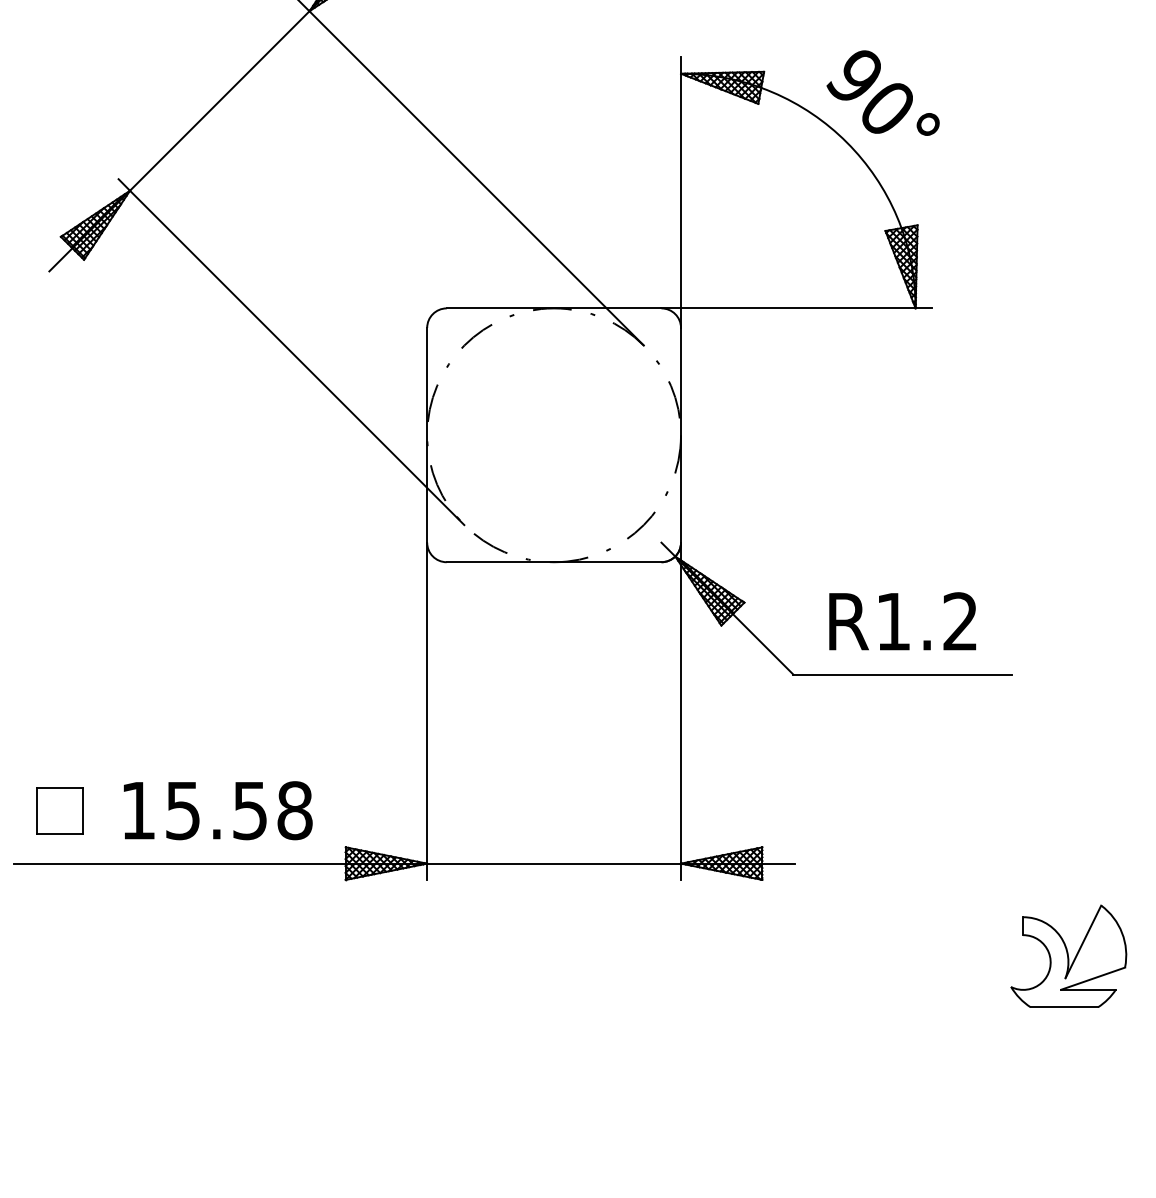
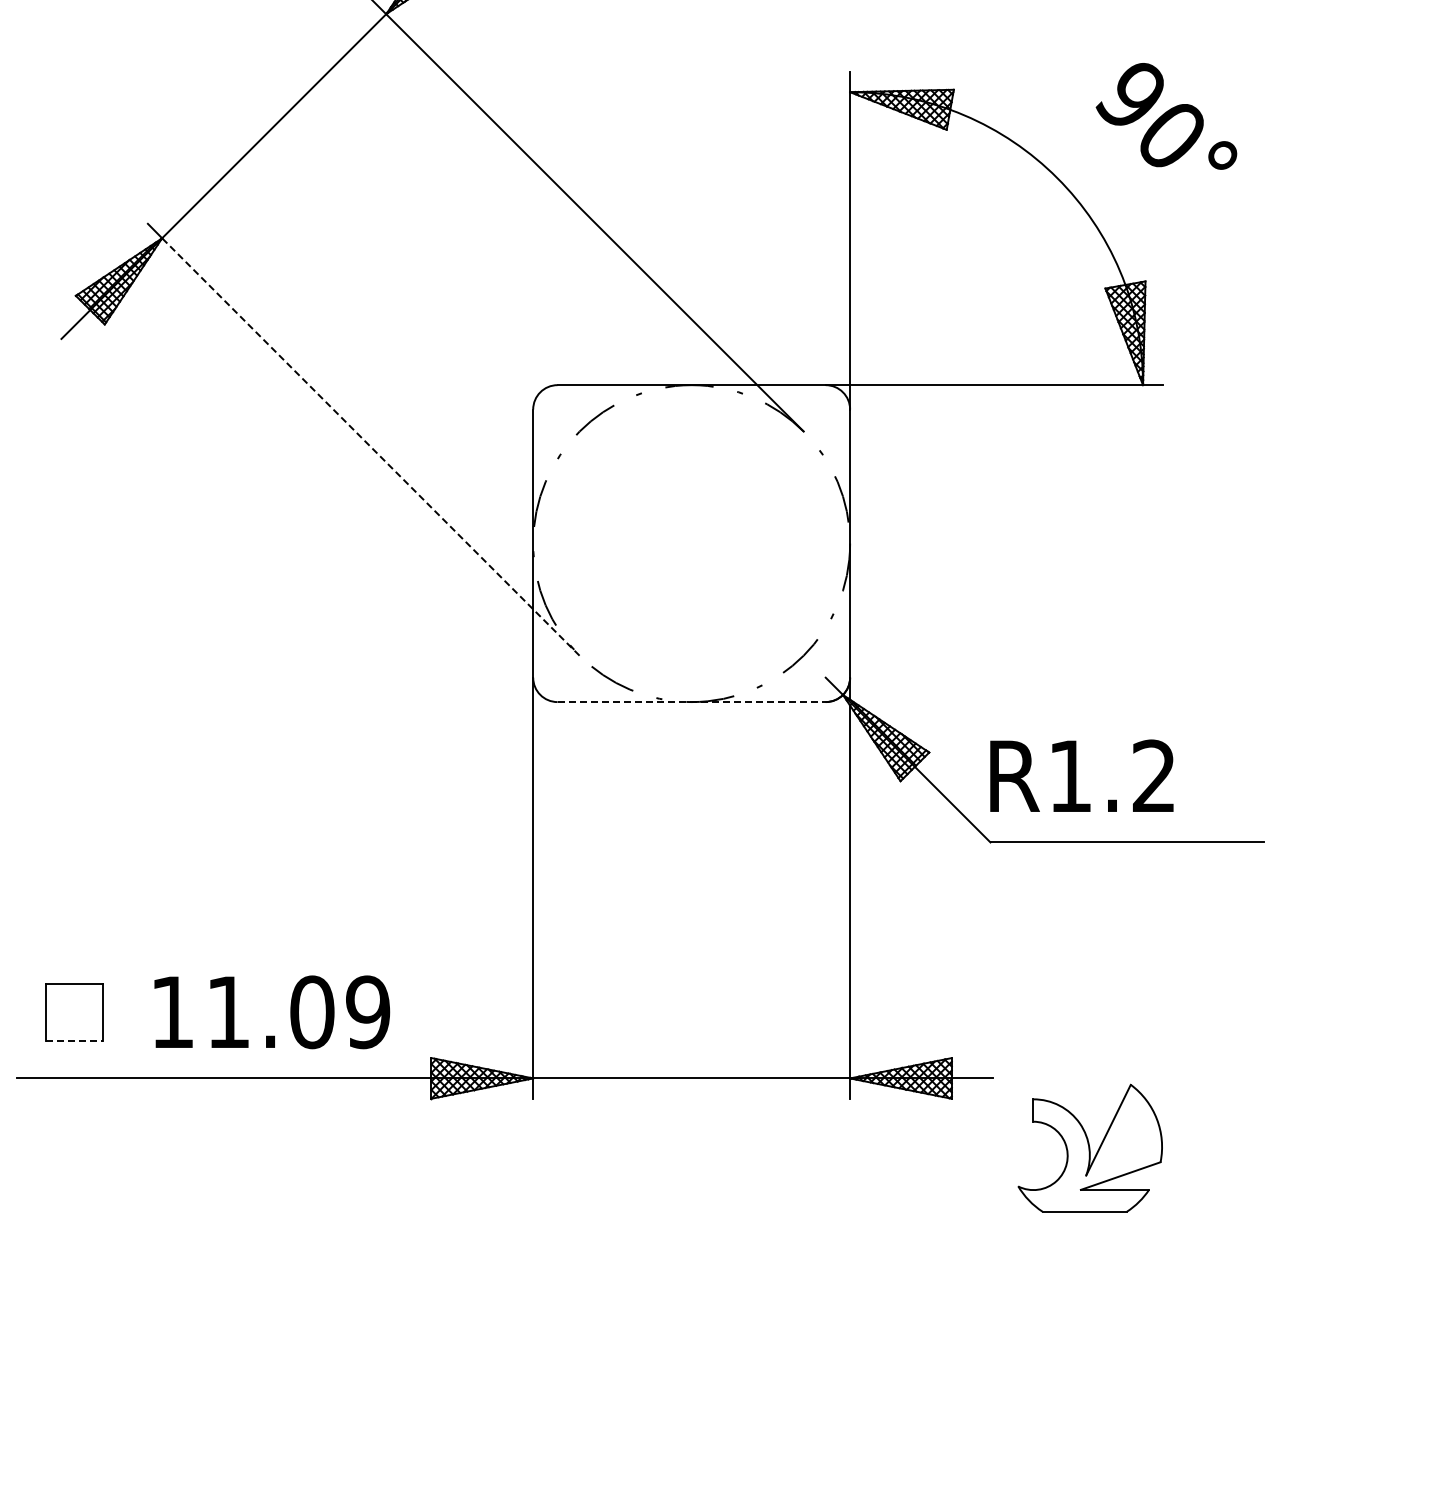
text: (883, 93) -> (1166, 116), moved
line: (296, 357) -> (370, 446), solid -> dashed
line: (554, 562) -> (692, 702), solid -> dashed
text: (902, 621) -> (1081, 775), moved
text: (239, 810) -> (298, 1012), 15.58 -> 11.09
line: (60, 833) -> (75, 1040), solid -> dashed
part: (1068, 955) -> (1089, 1147), moved

